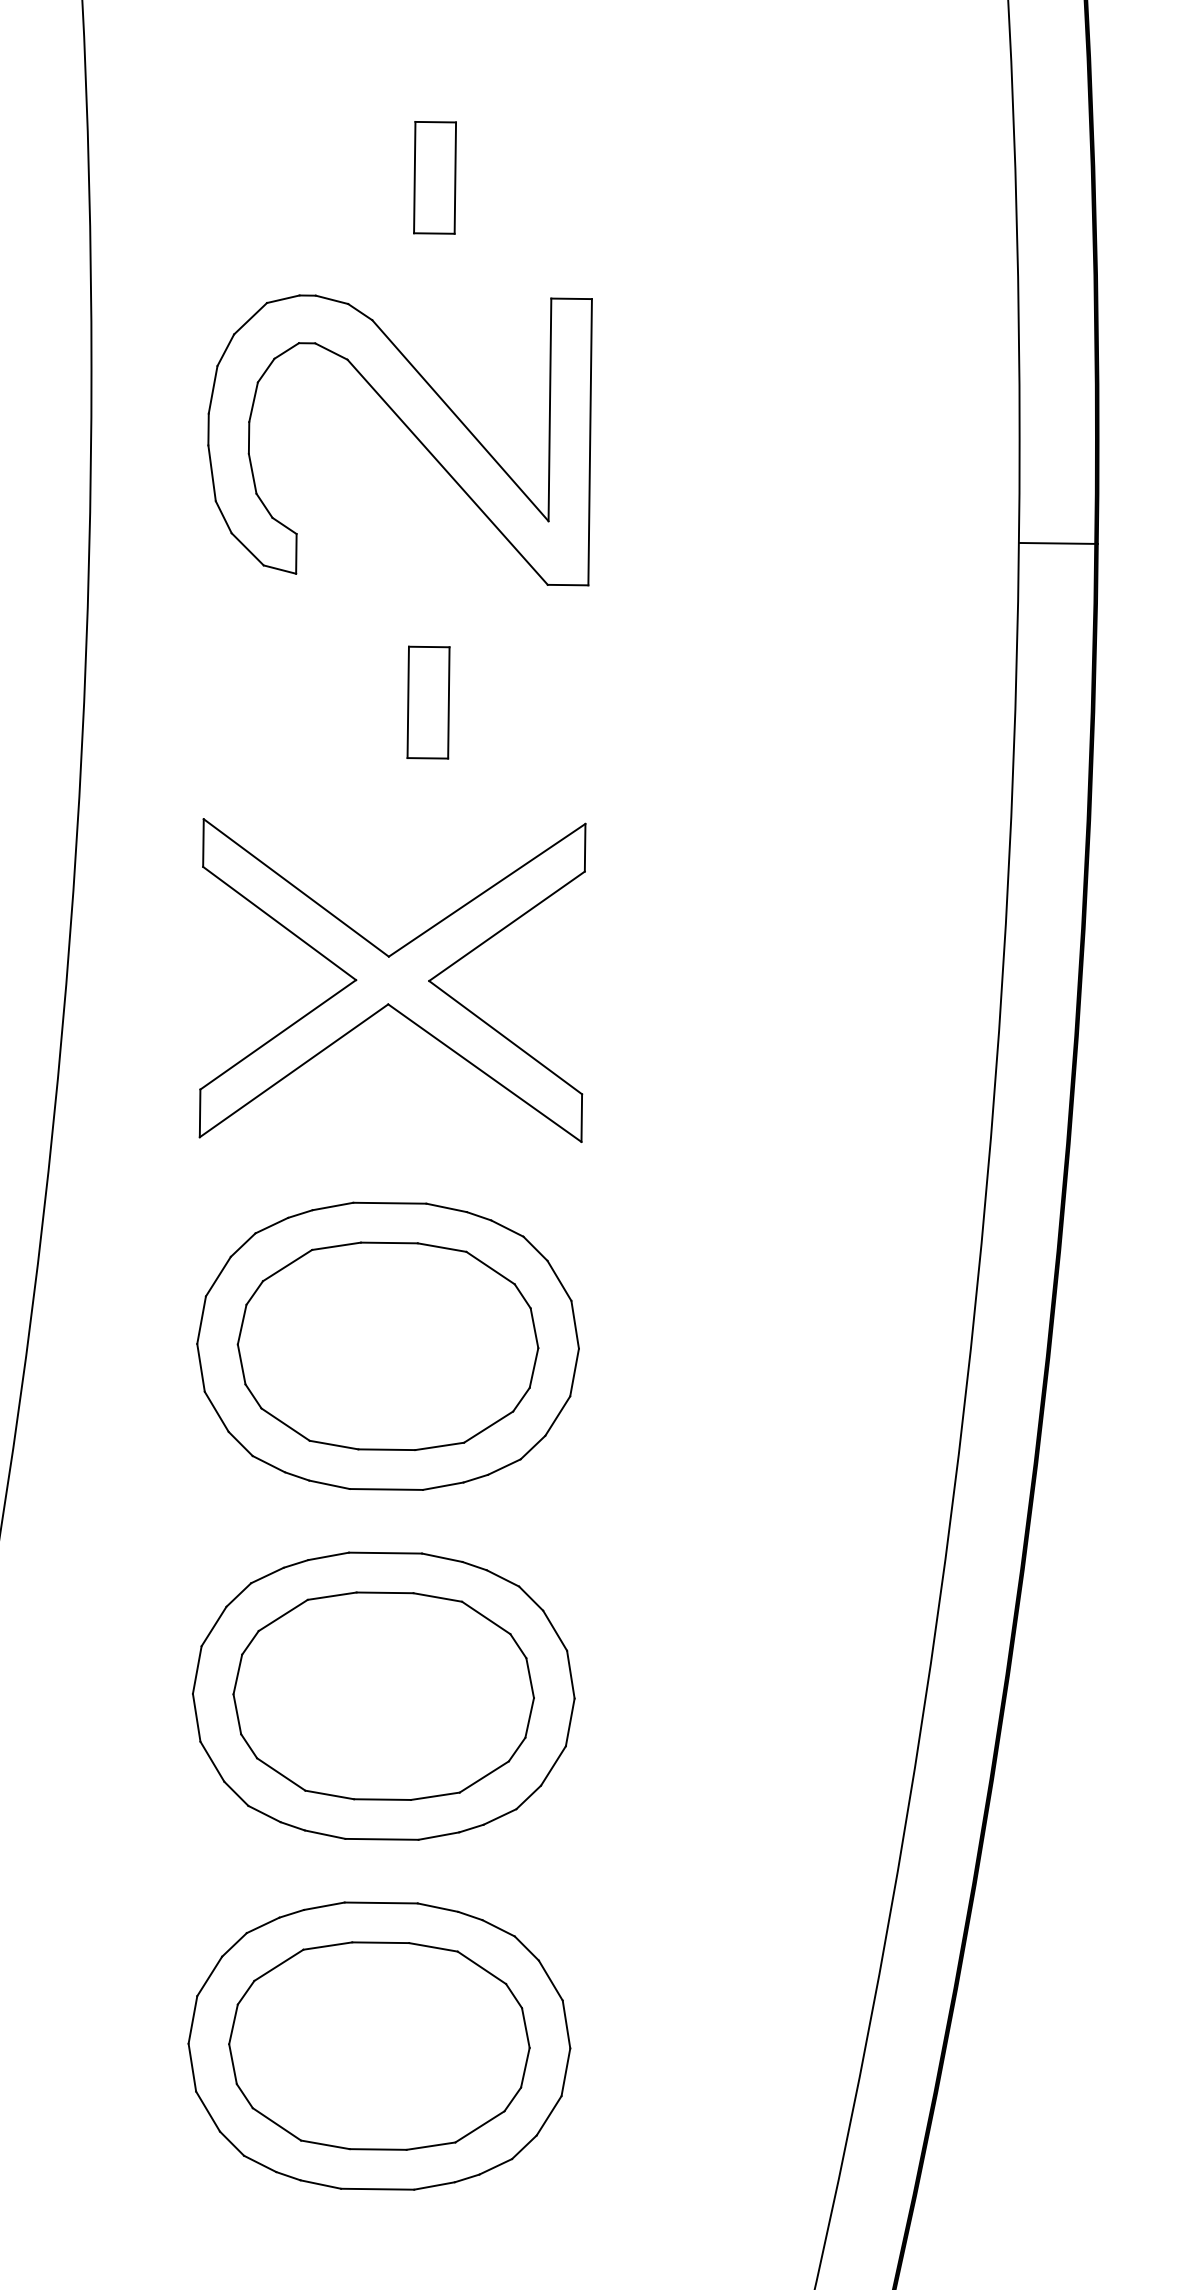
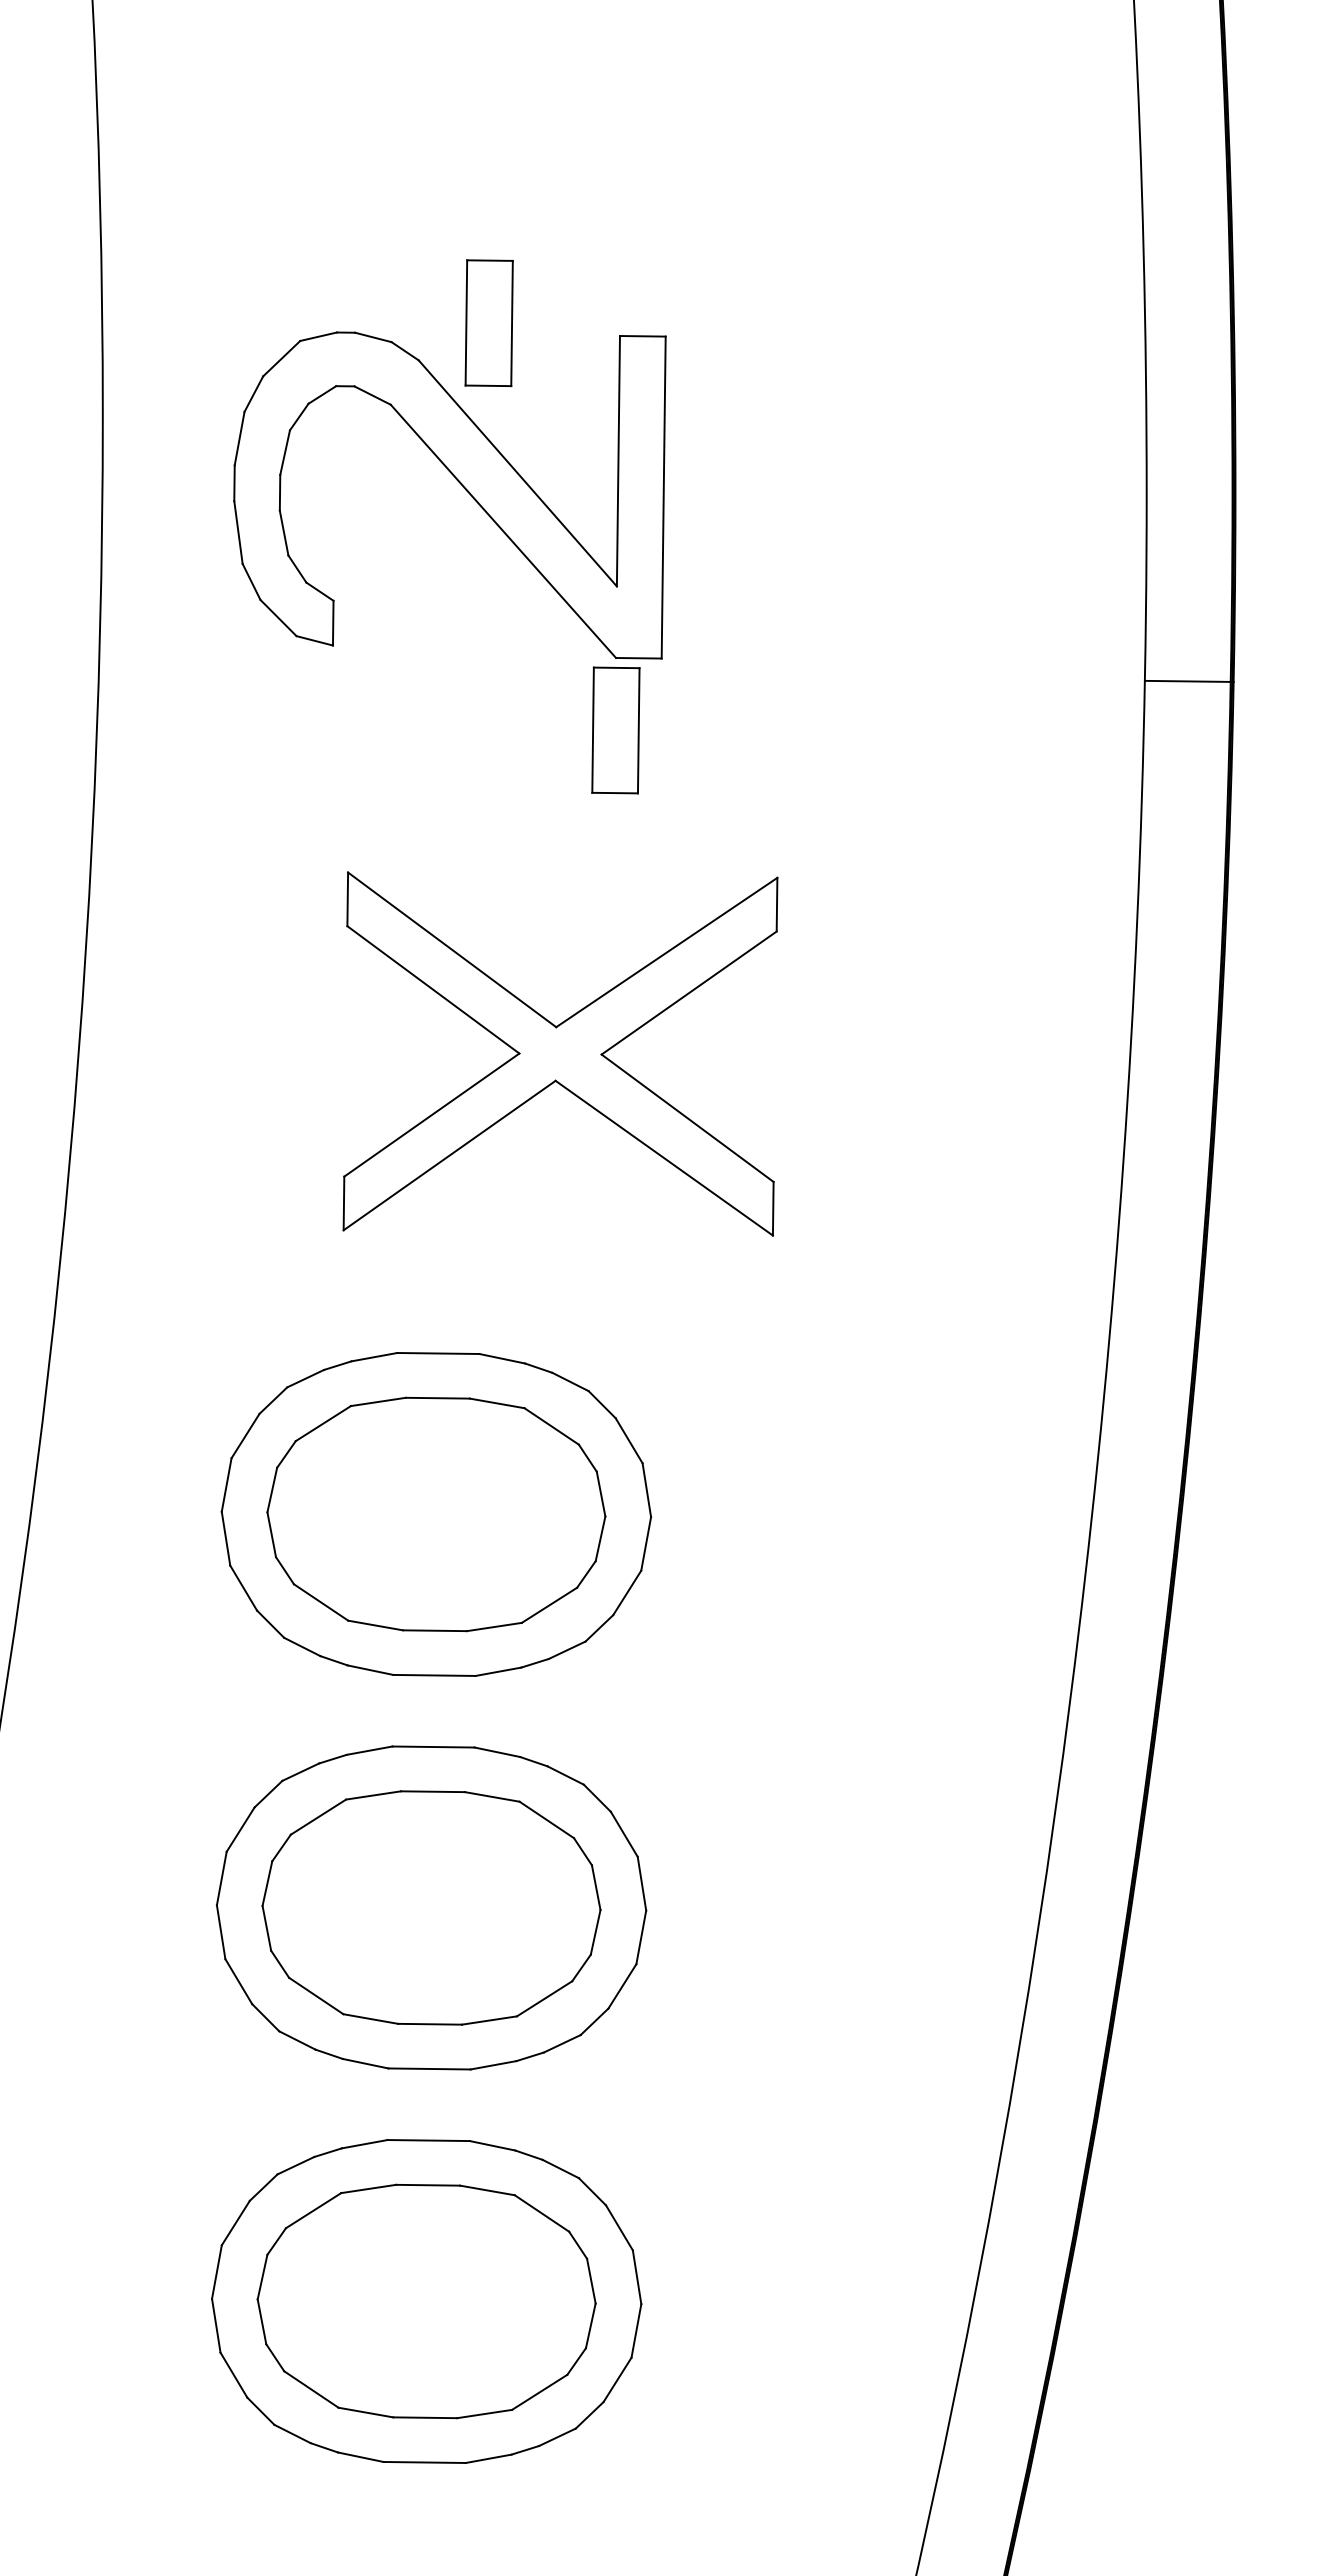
part: (434, 178) -> (488, 323), moved
line: (1058, 542) -> (1189, 680), moved
part: (428, 702) -> (615, 730), moved
part: (392, 980) -> (560, 1053), moved

